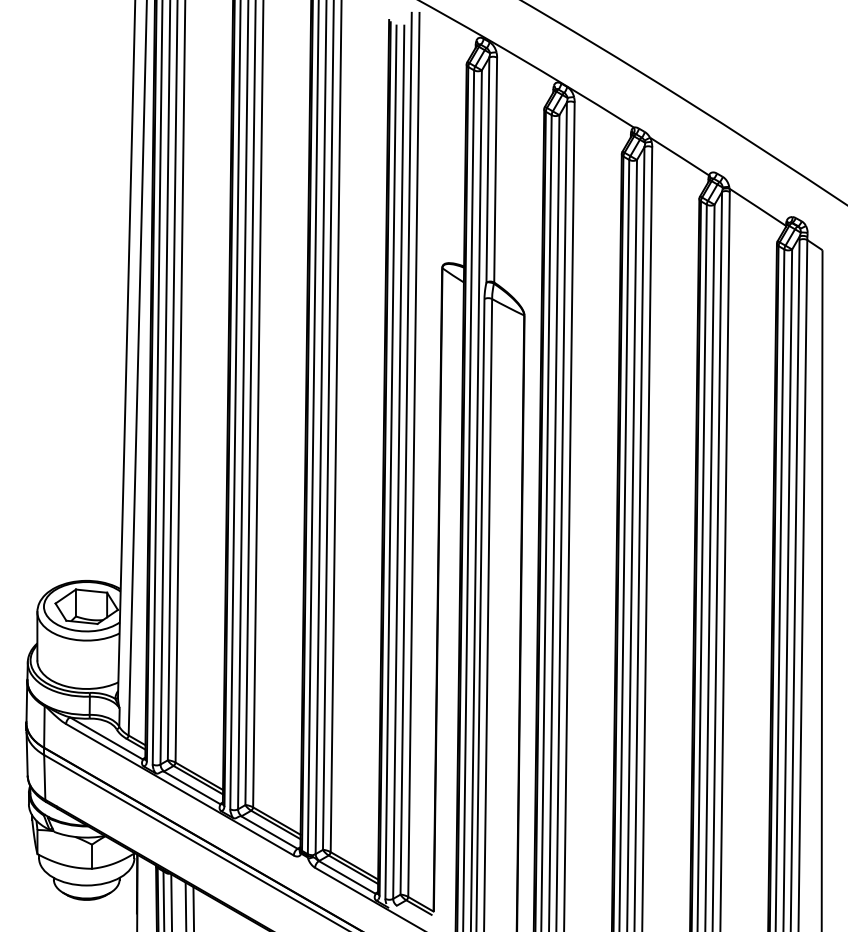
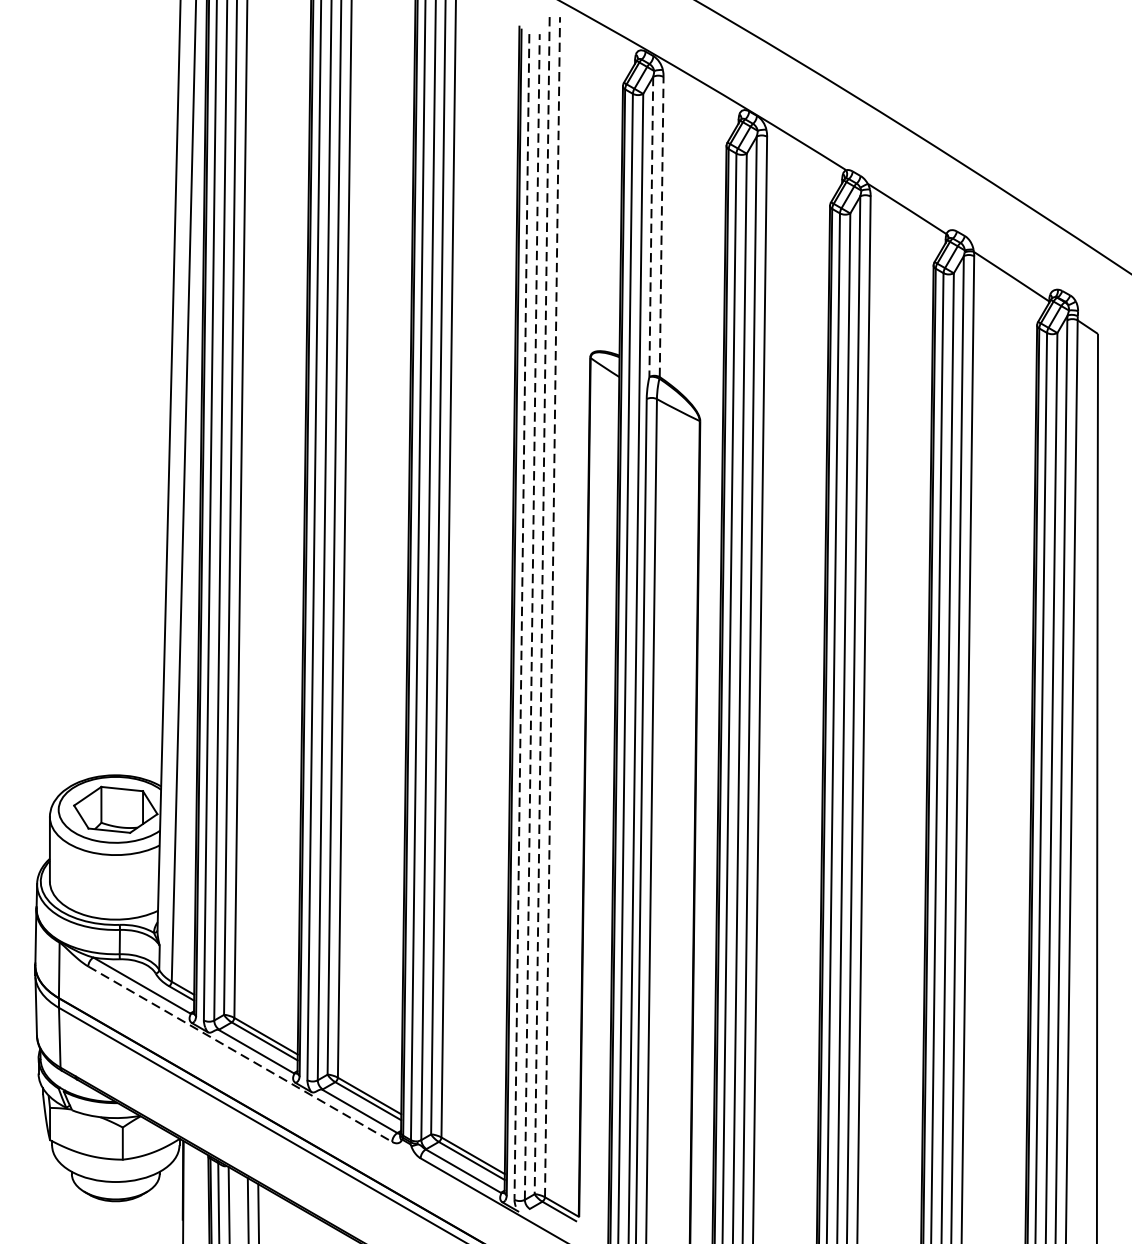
line: (495, 169) -> (661, 226), solid -> dashed
line: (487, 170) -> (650, 227), solid -> dashed
line: (406, 453) -> (542, 605), solid -> dashed
line: (413, 454) -> (551, 606), solid -> dashed
line: (390, 462) -> (521, 617), solid -> dashed
line: (398, 462) -> (531, 617), solid -> dashed
line: (180, 790) -> (240, 1055), solid -> dashed

